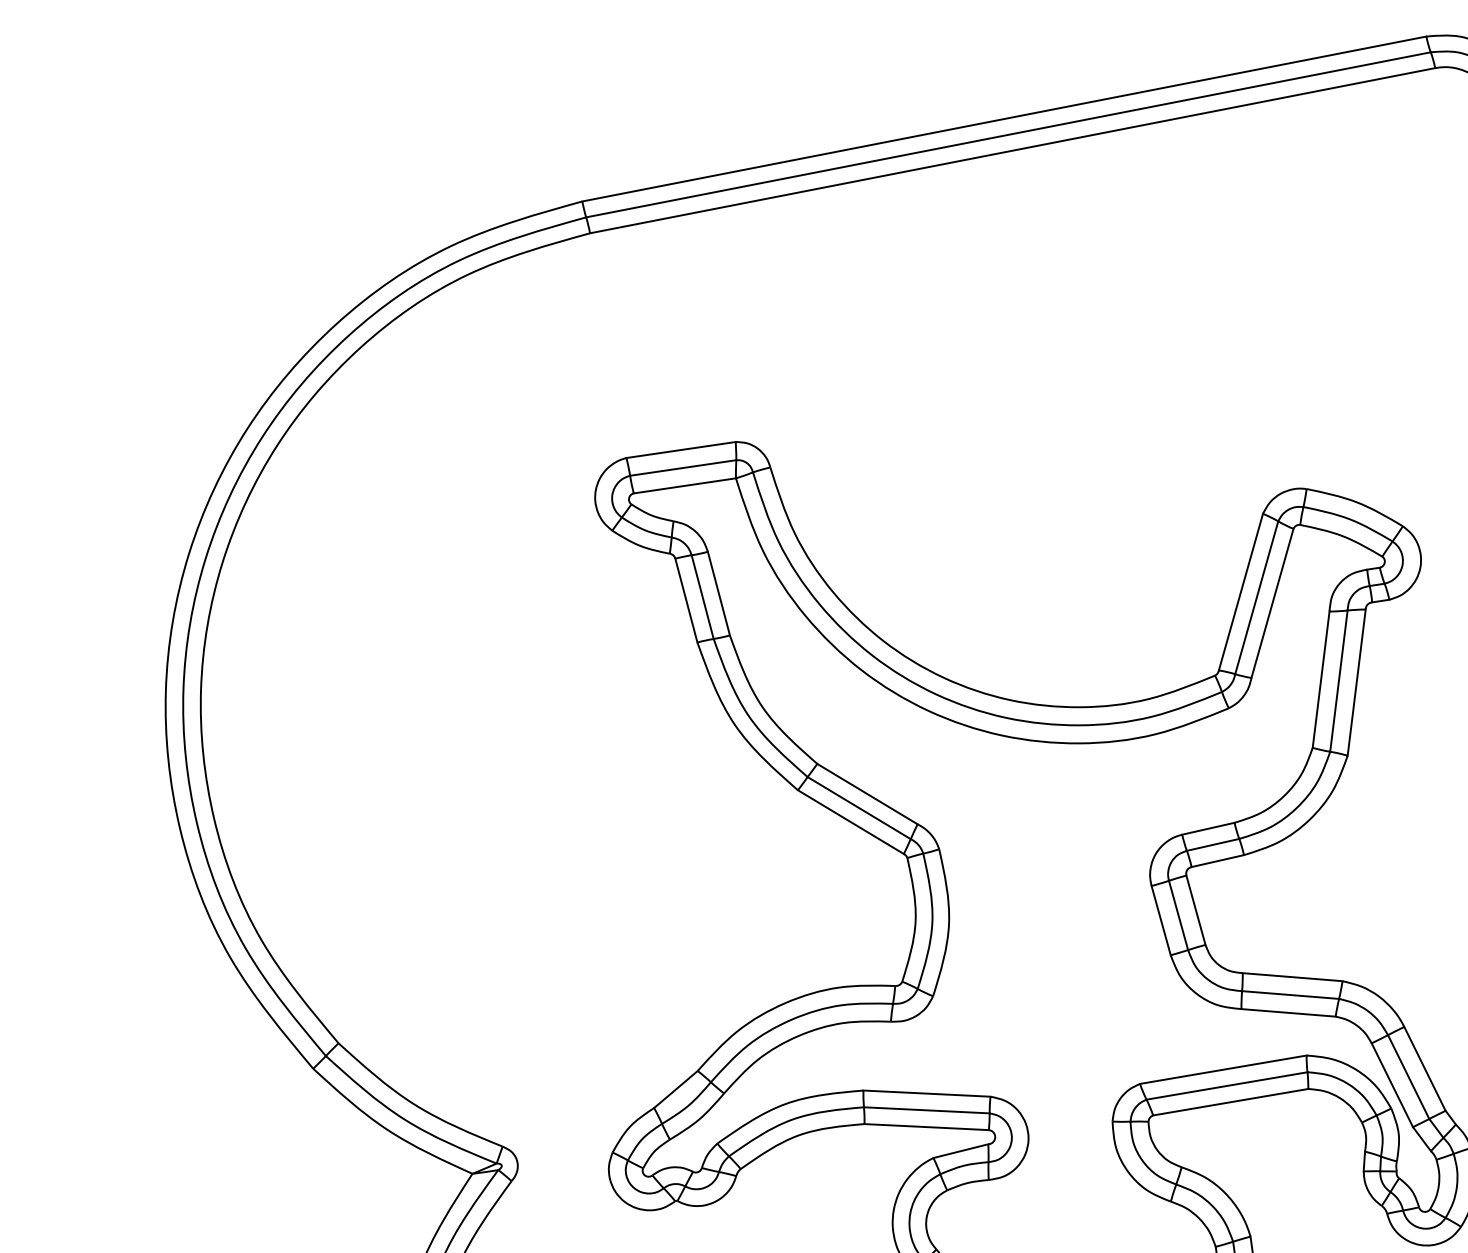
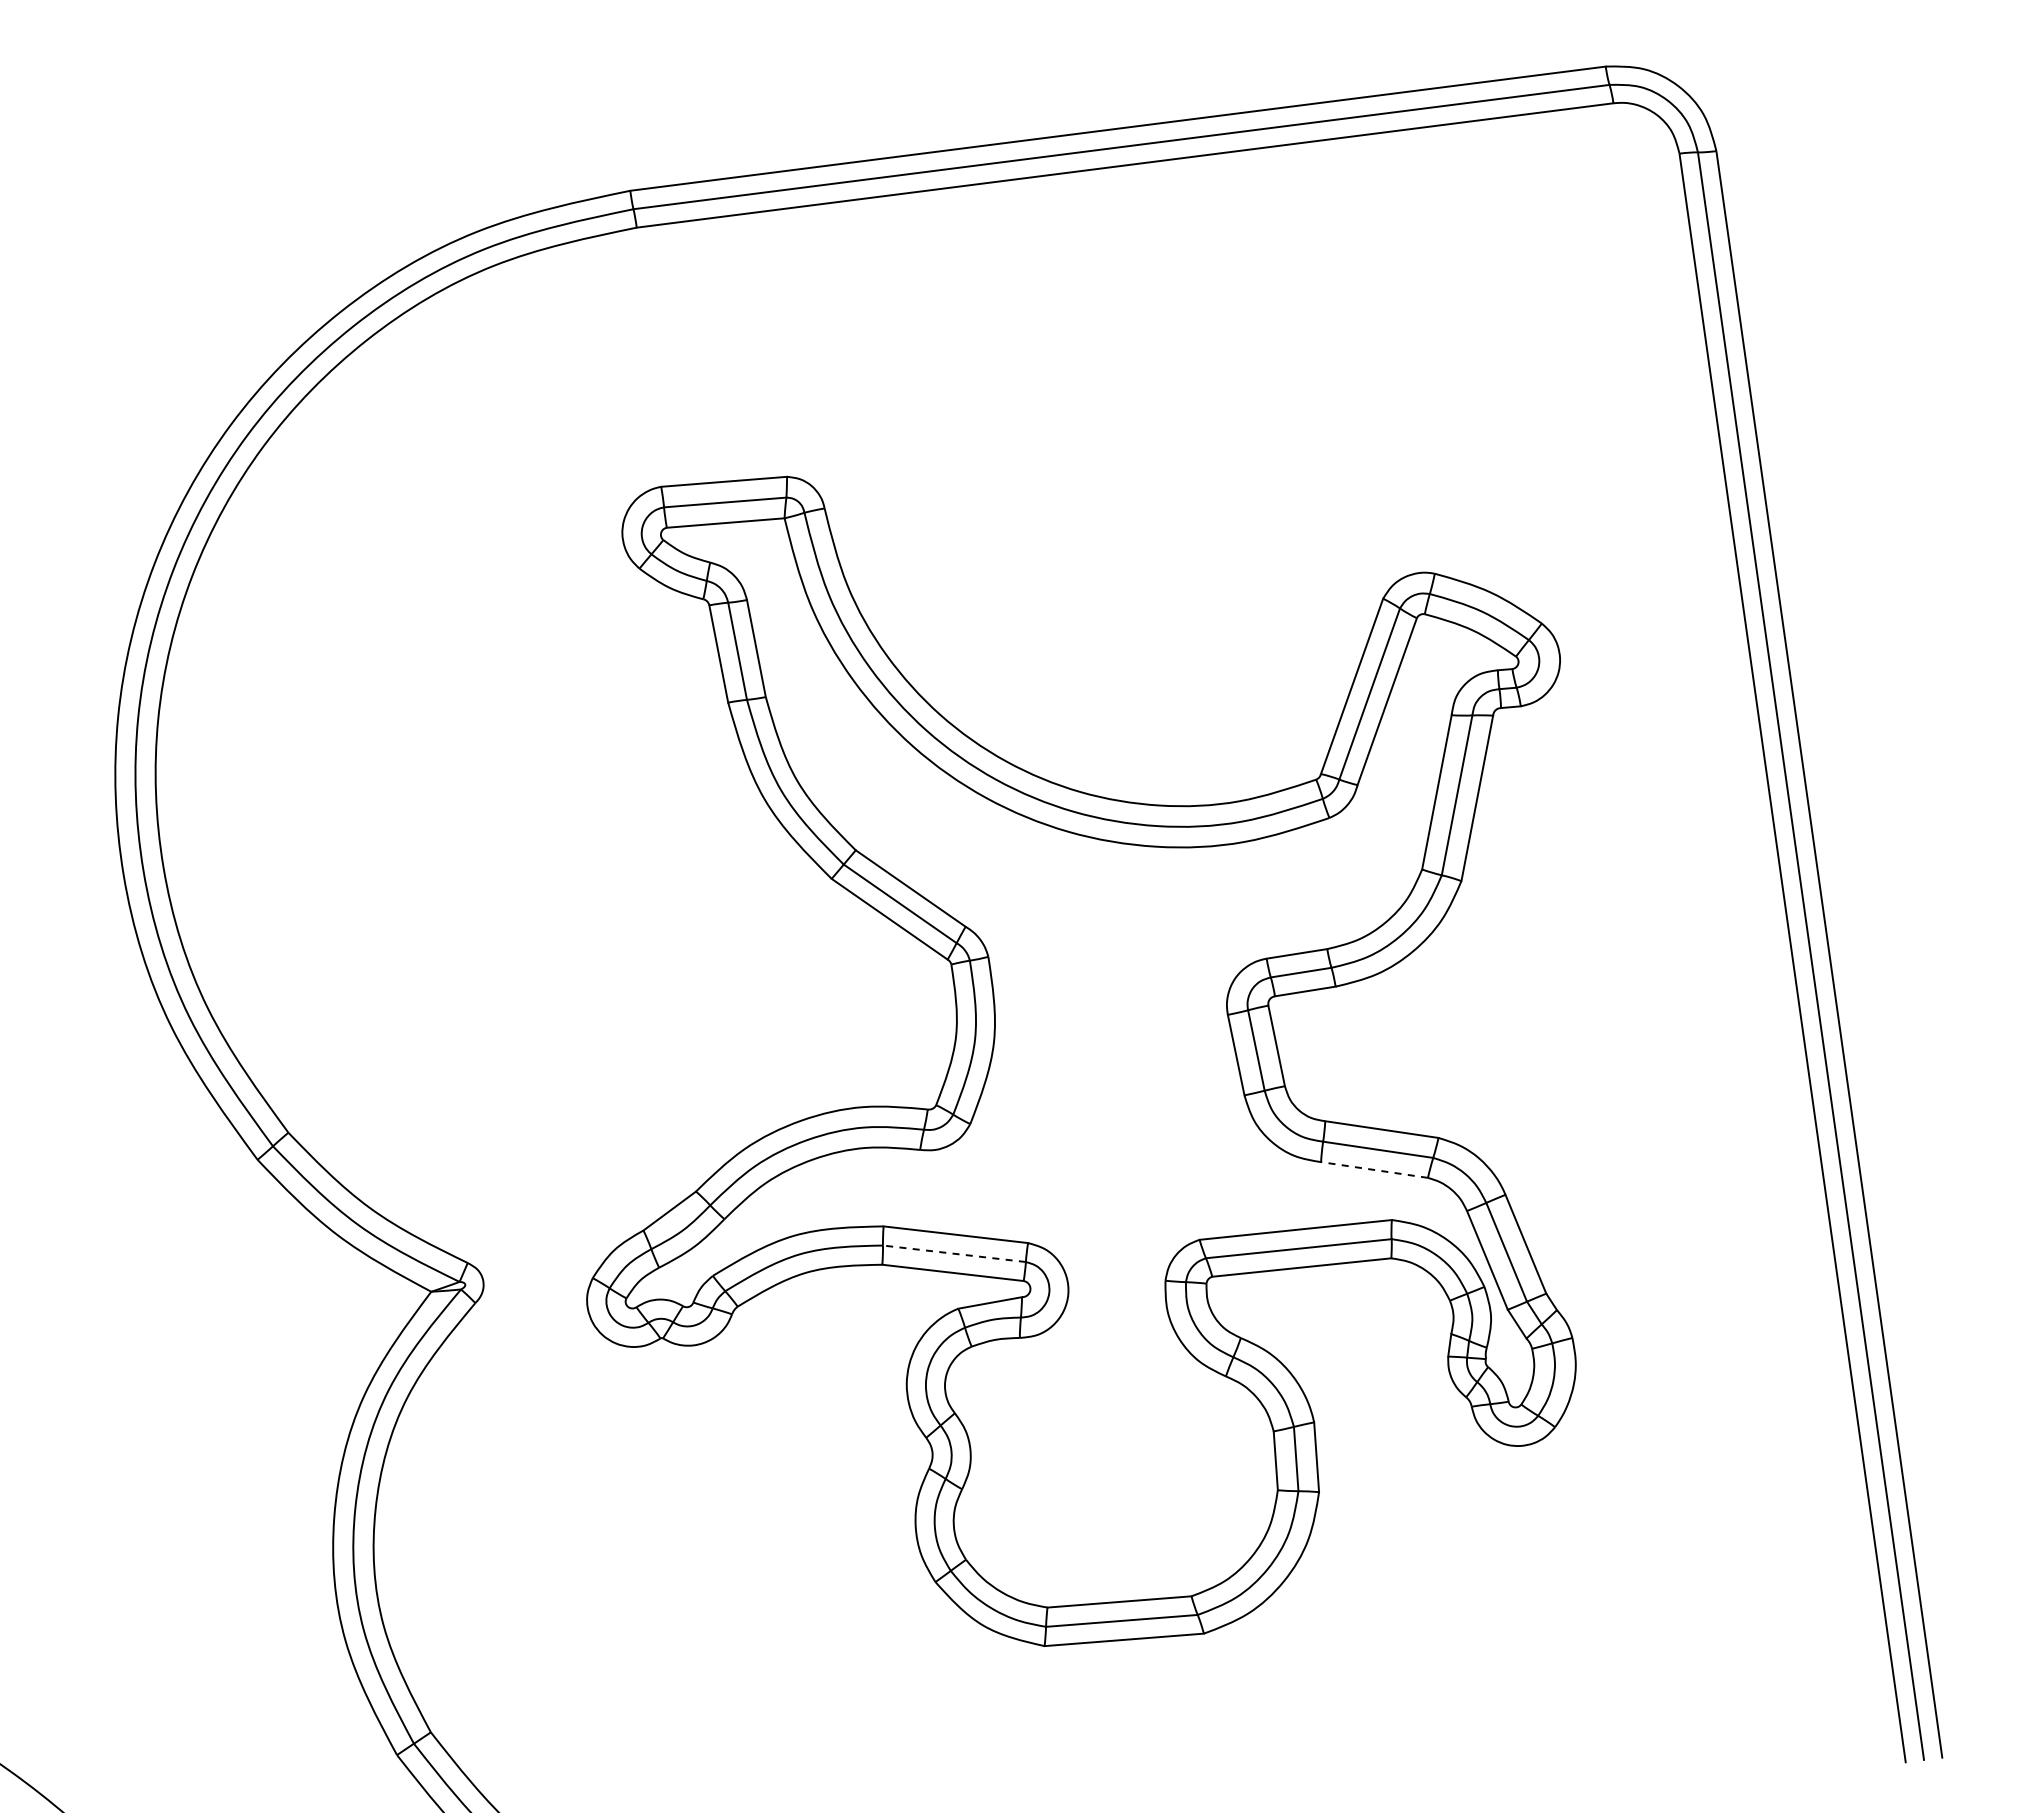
line: (1288, 1012) -> (1374, 1169), solid -> dashed
line: (926, 1110) -> (954, 1253), solid -> dashed

